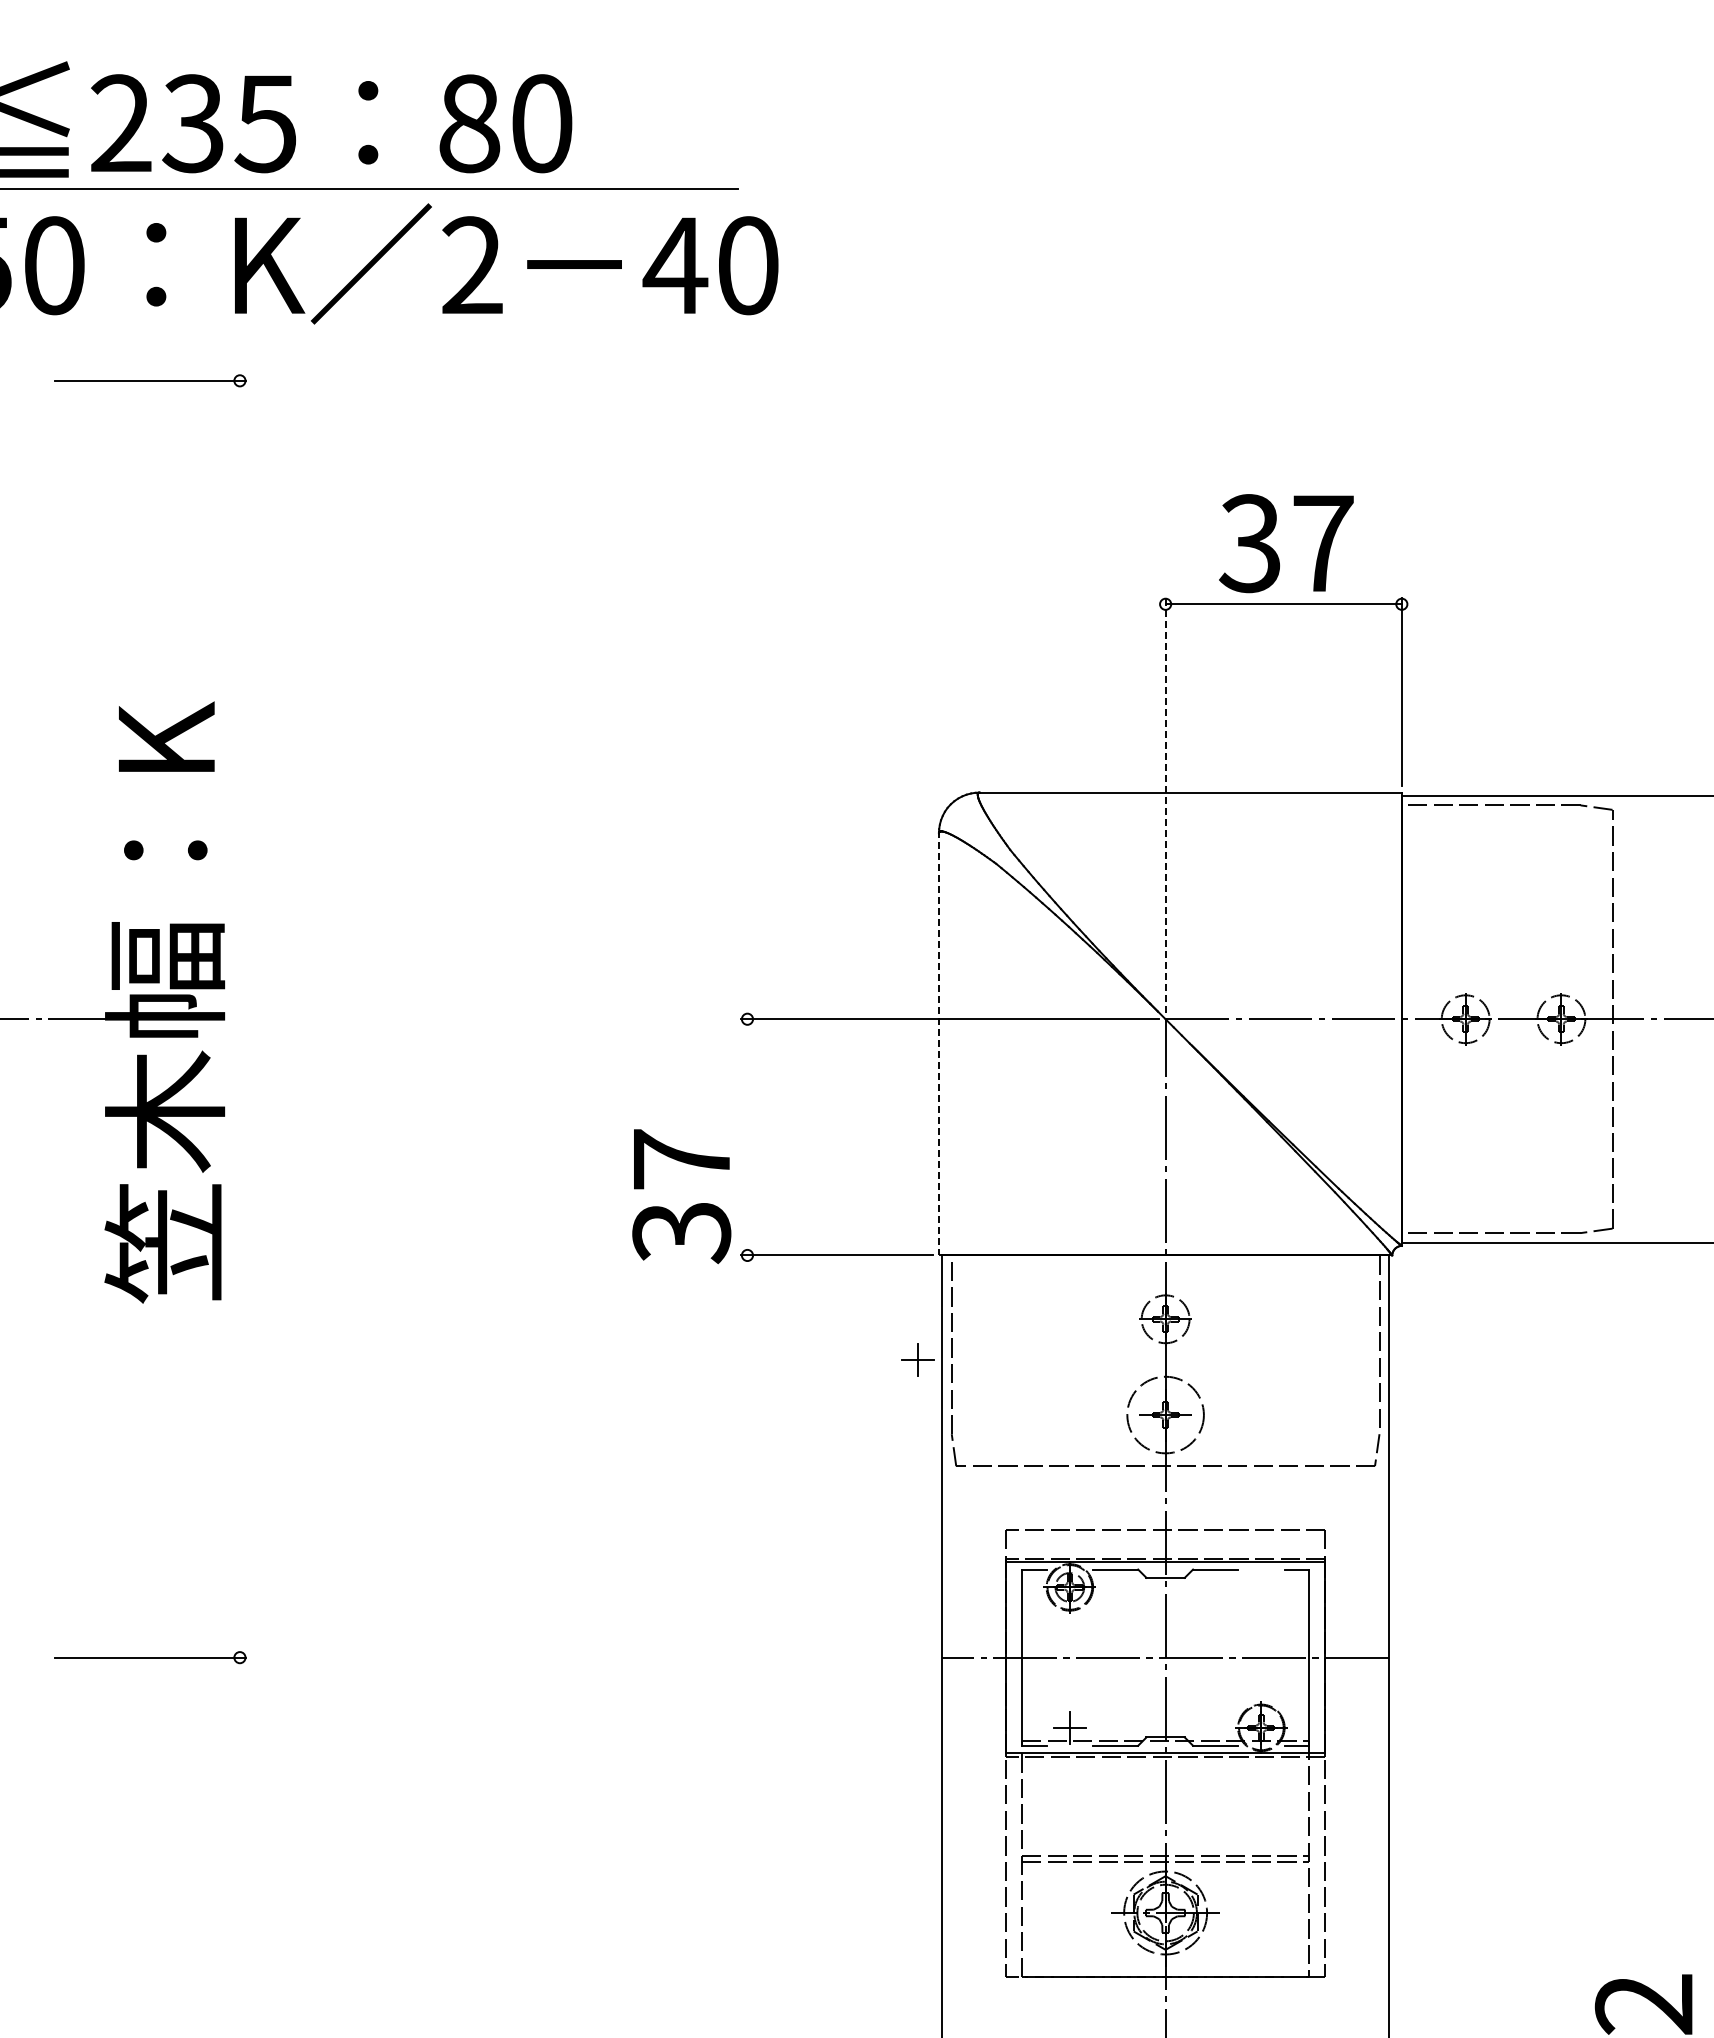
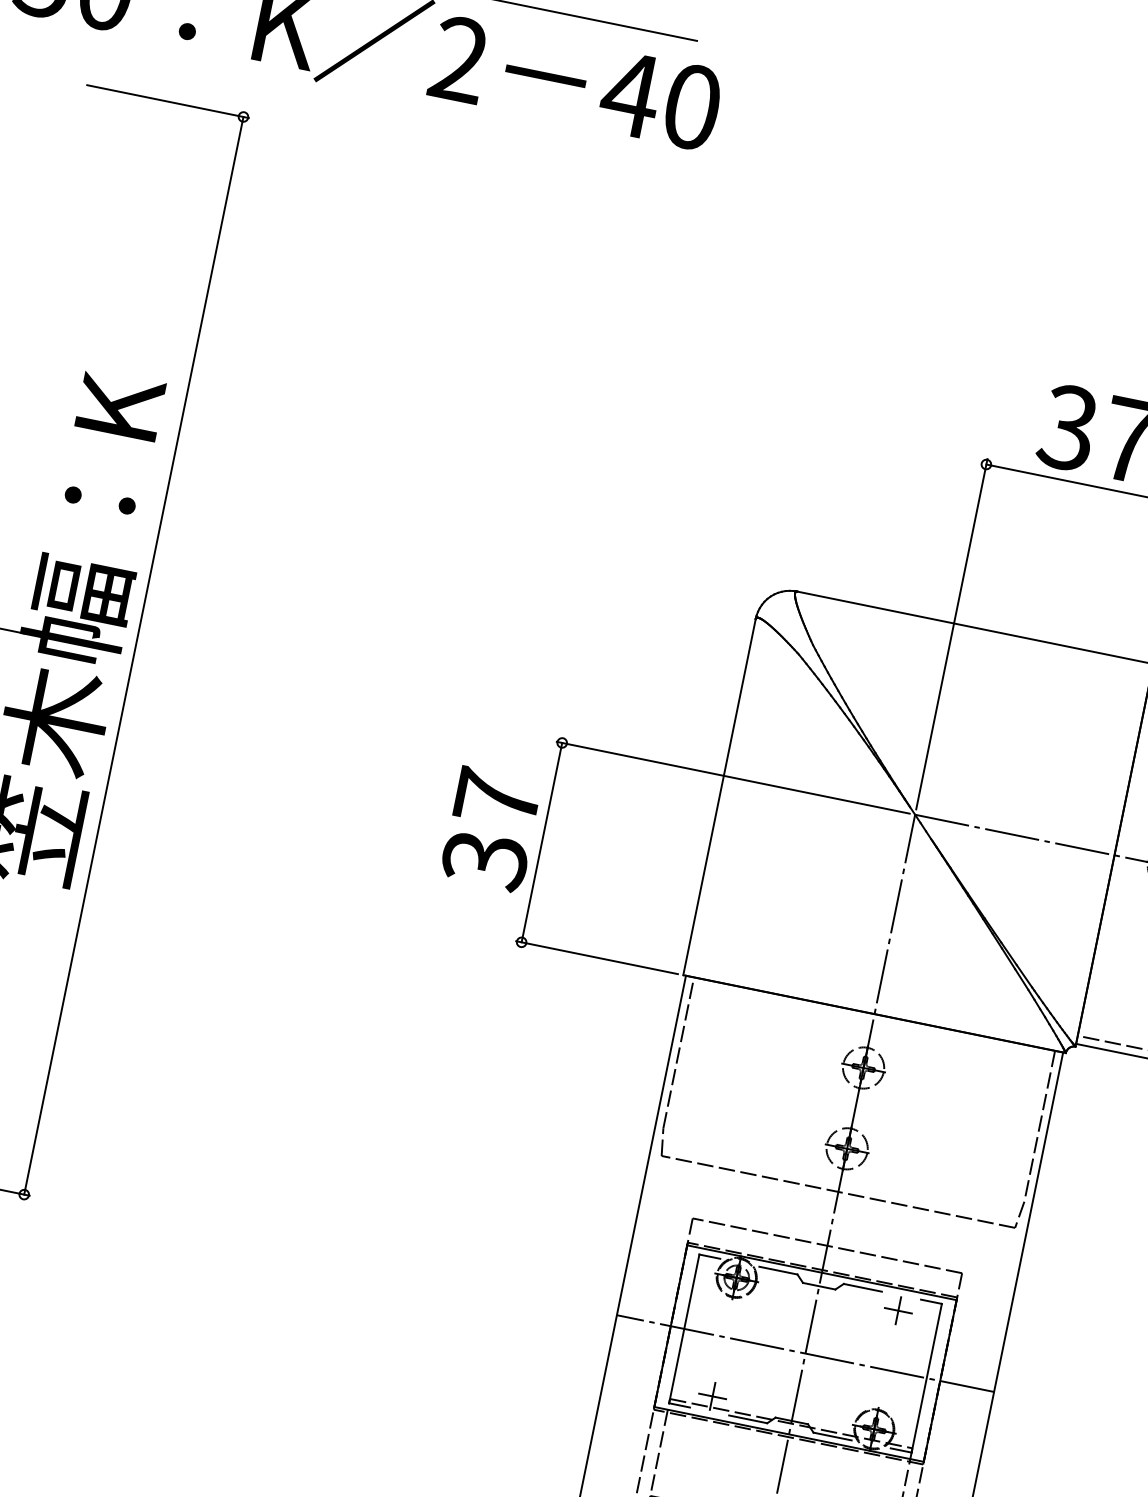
line: (1165, 804) -> (951, 633), dashed -> solid
line: (239, 1018) -> (133, 655), added
line: (939, 1043) -> (720, 796), dashed -> solid
line: (747, 1137) -> (541, 842), added
text: (681, 1196) -> (490, 829), moved
part: (917, 1359) -> (897, 1309), moved
circle: (1165, 1414) -> (847, 1148), size x0.62

